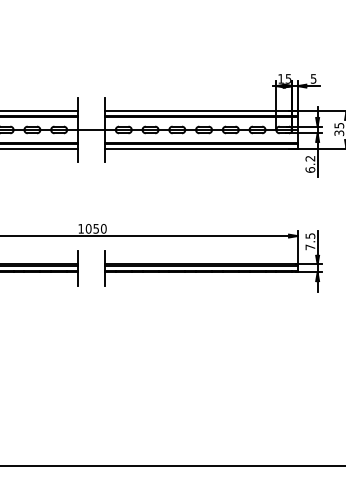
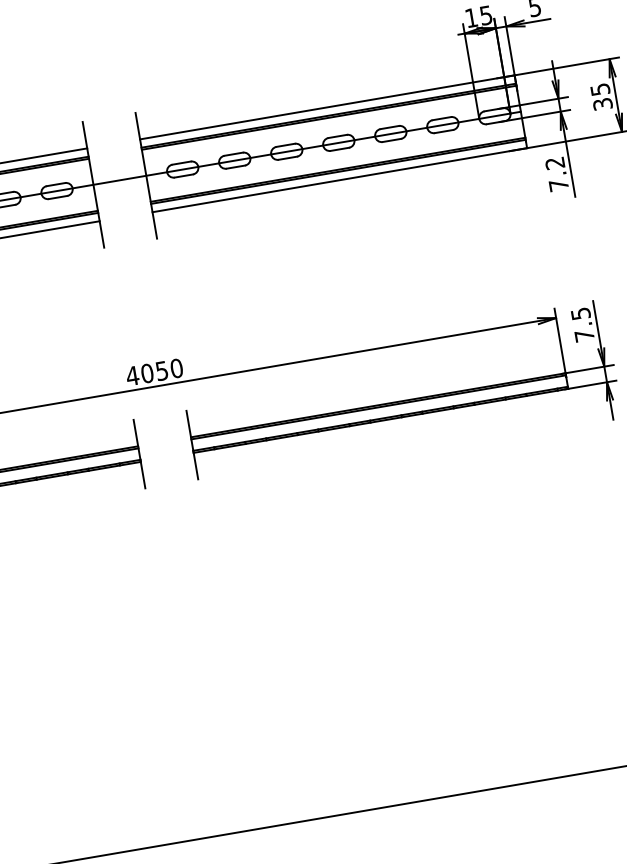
text: (310, 169) -> (558, 184), 6.2 -> 7.2
text: (81, 228) -> (133, 375), 1050 -> 4050

